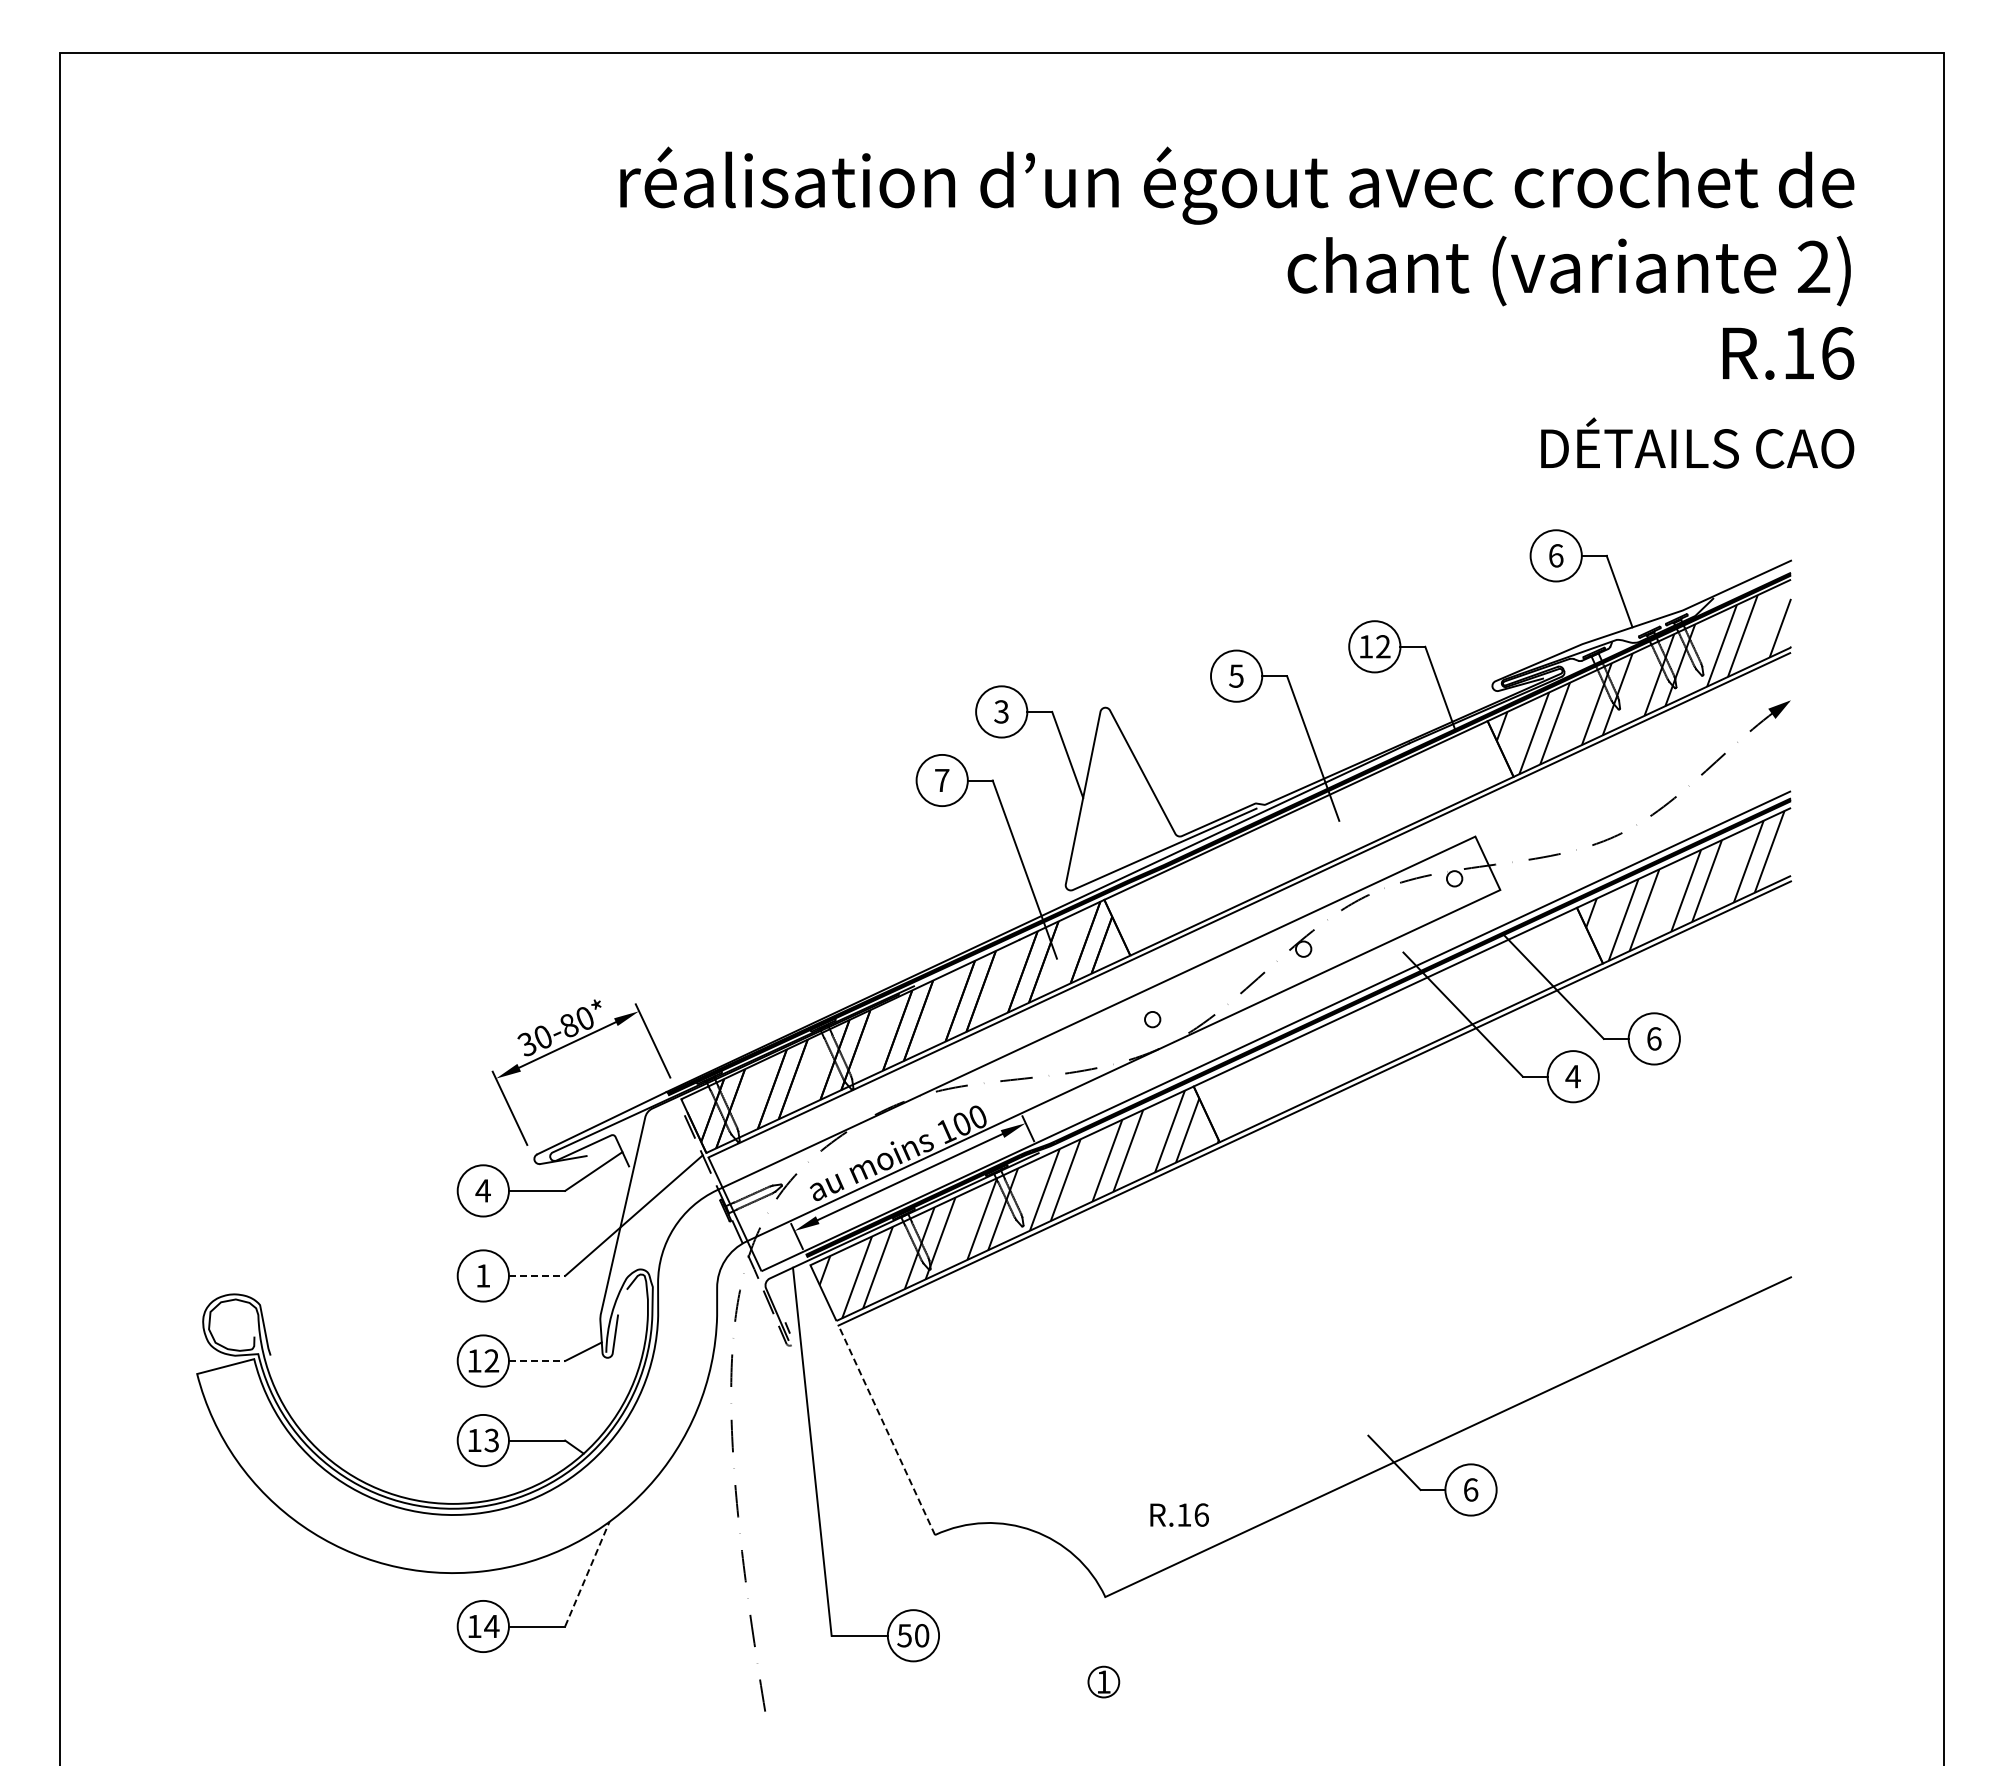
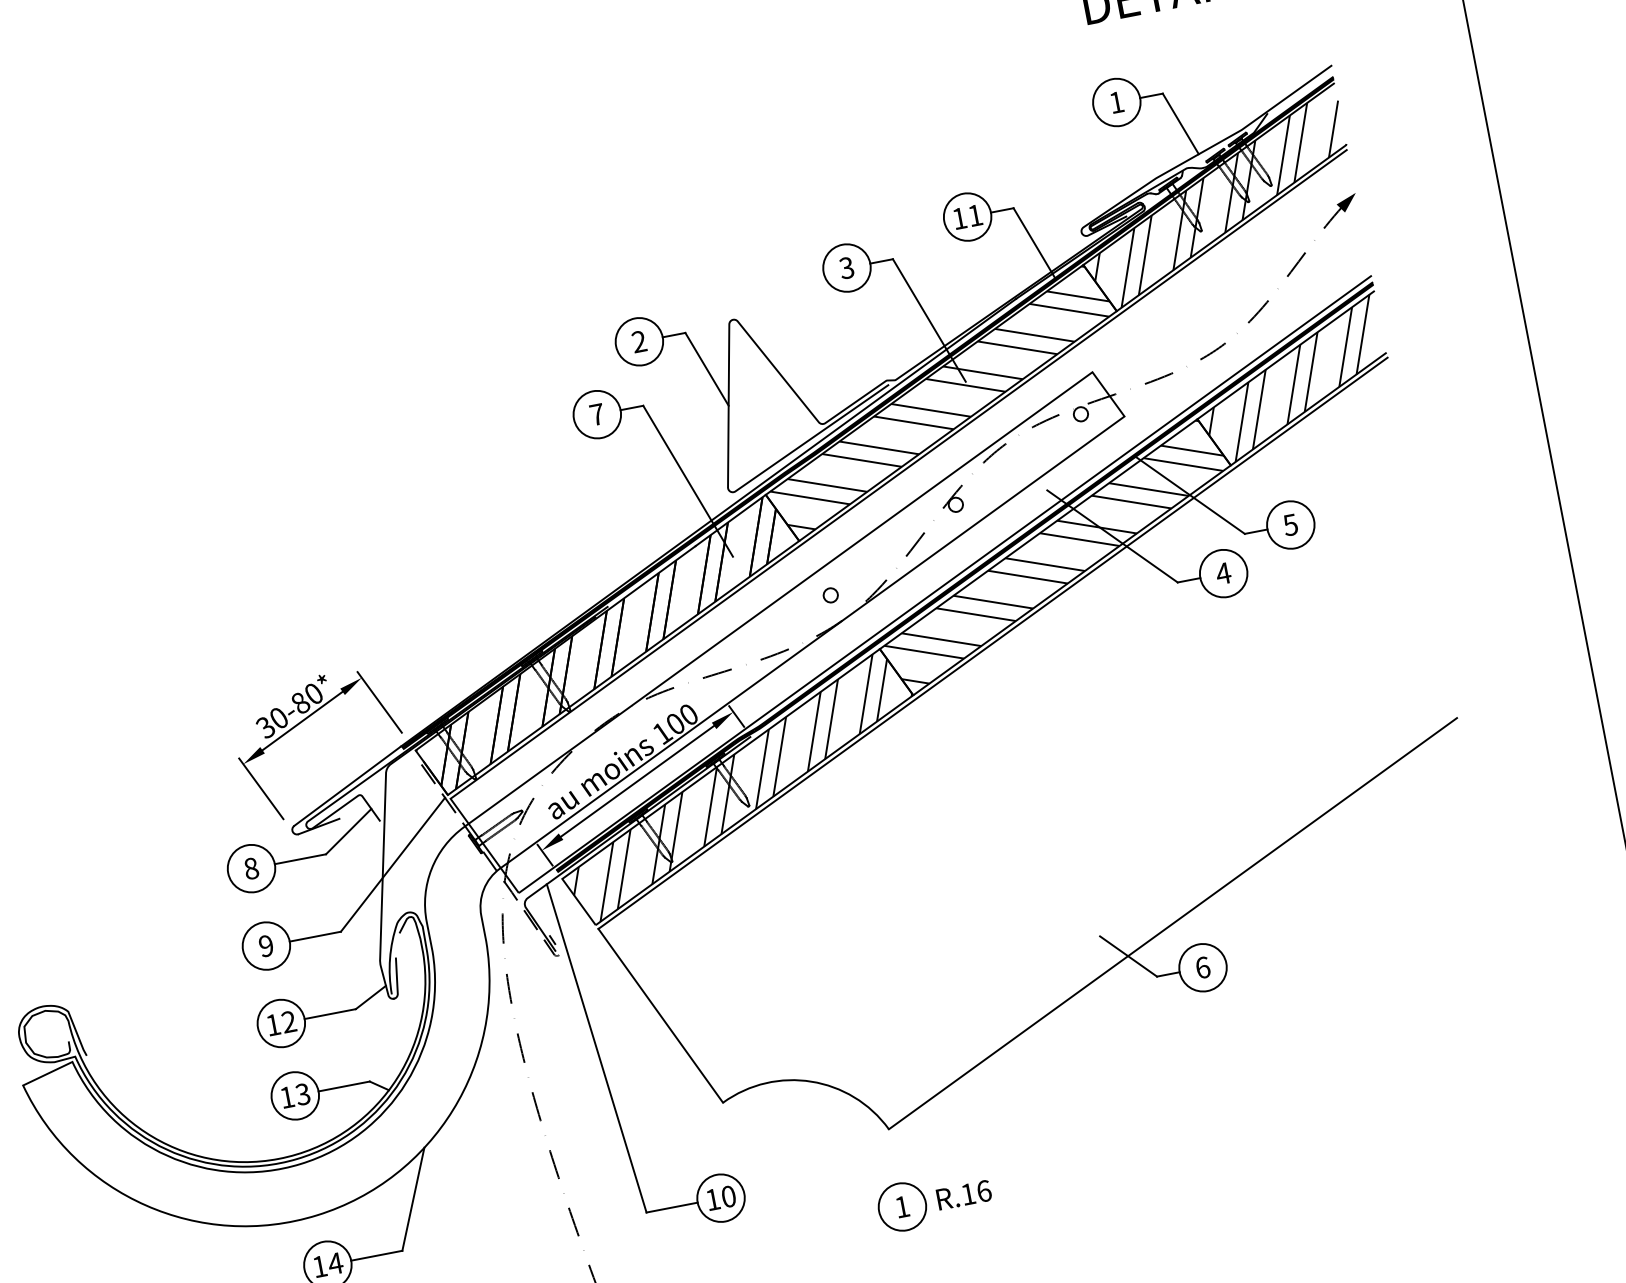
text: (1556, 555) -> (1117, 102), 6 -> 1
text: (1383, 646) -> (975, 215), 12 -> 11
text: (1236, 675) -> (846, 267), 5 -> 3
text: (1001, 711) -> (639, 341), 3 -> 2
hatch: (1308, 834) -> (940, 399), added
hatch: (1398, 1020) -> (1054, 553), added
text: (1653, 1038) -> (1289, 524), 6 -> 5
text: (482, 1190) -> (250, 868), 4 -> 8
text: (483, 1275) -> (266, 945), 1 -> 9
line: (537, 1275) -> (315, 936), dashed -> solid
line: (537, 1361) -> (330, 1014), dashed -> solid
line: (886, 1429) -> (660, 1015), dashed -> solid
text: (1179, 1514) -> (963, 1194), moved
line: (587, 1574) -> (413, 1199), dashed -> solid
text: (904, 1635) -> (712, 1199), 50 -> 10
circle: (1103, 1681) -> (902, 1206), size x1.67

